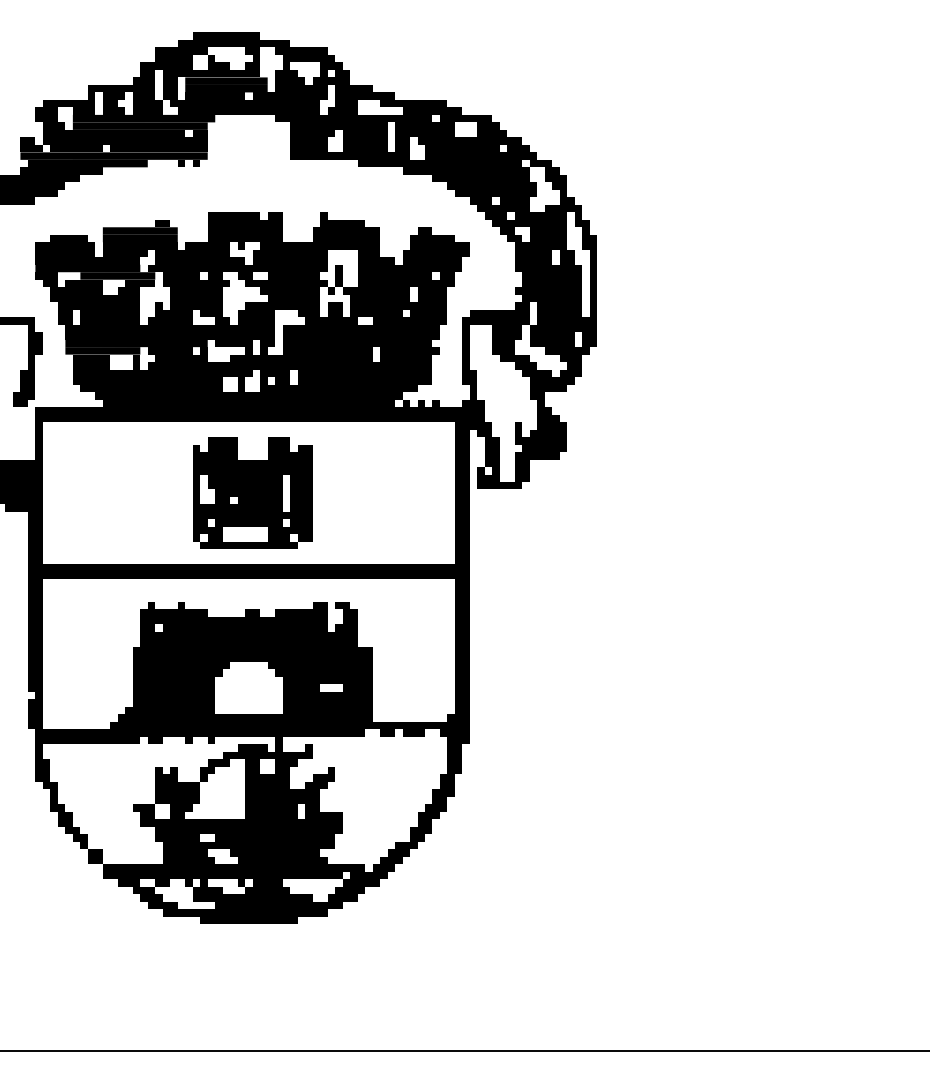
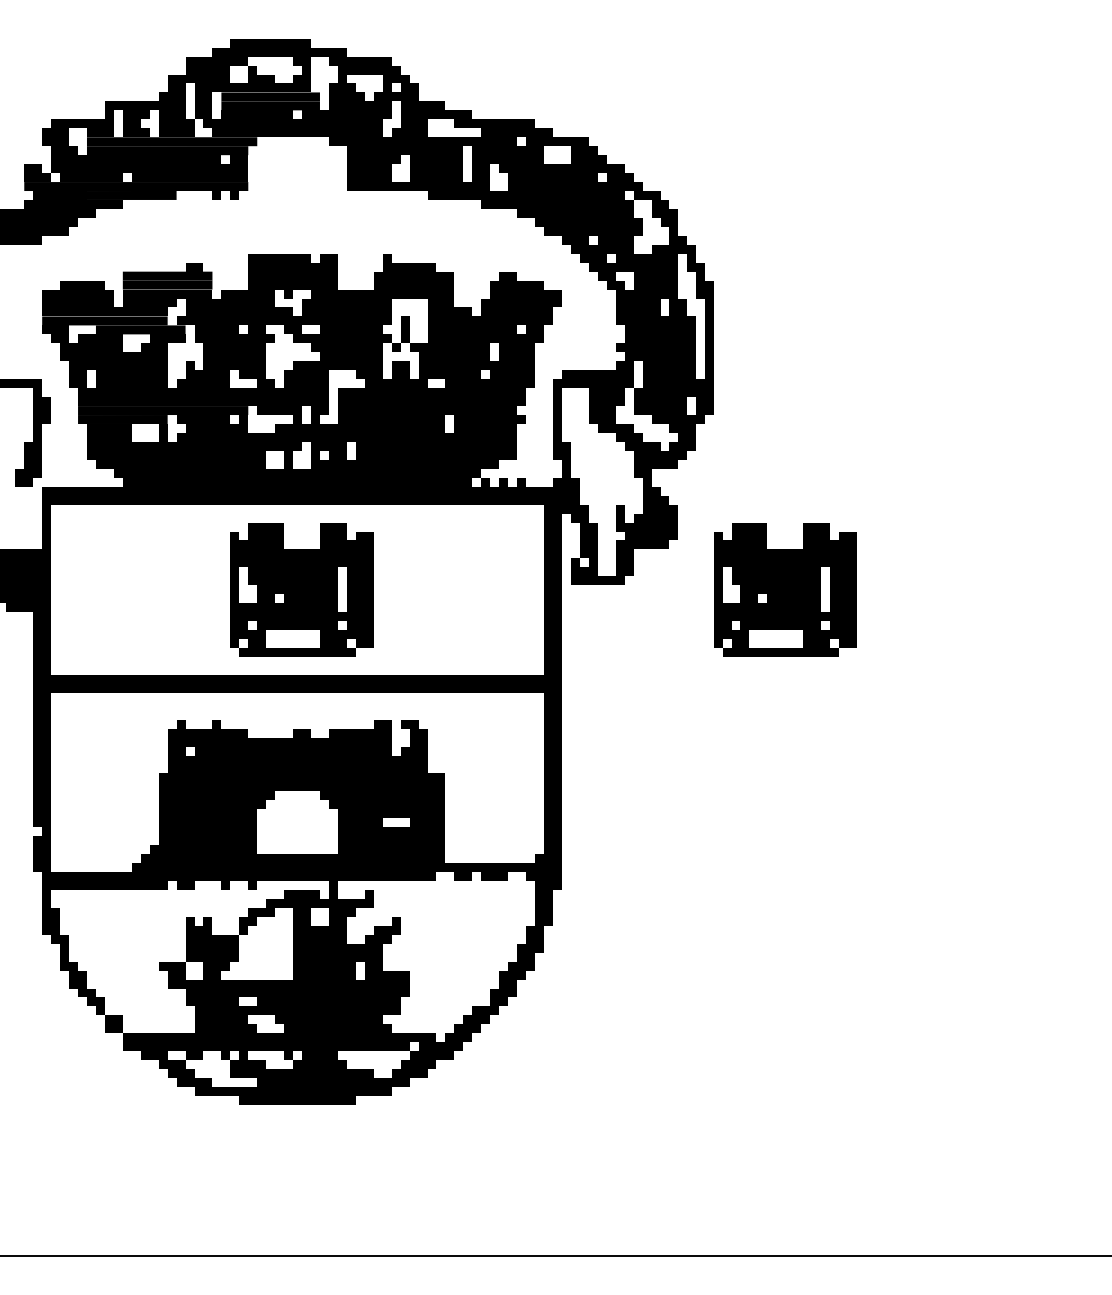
part: (656, 492) -> (785, 588), added

